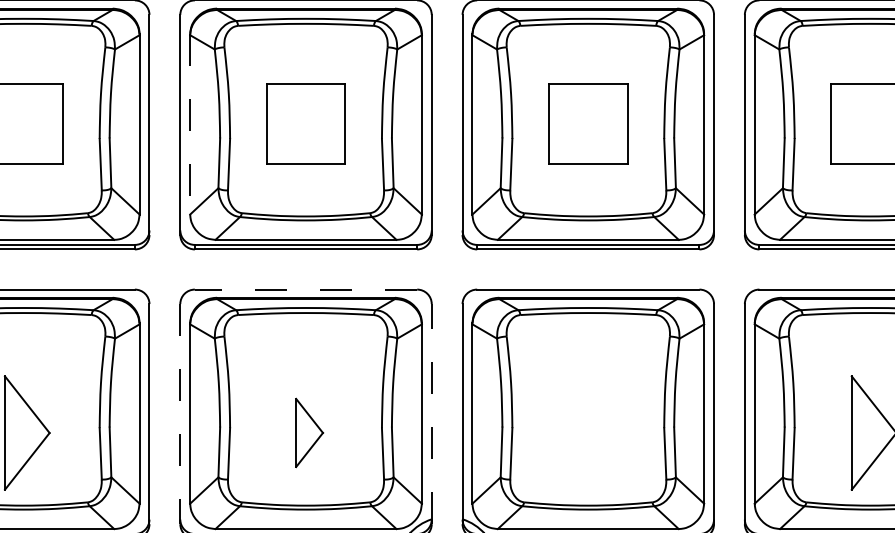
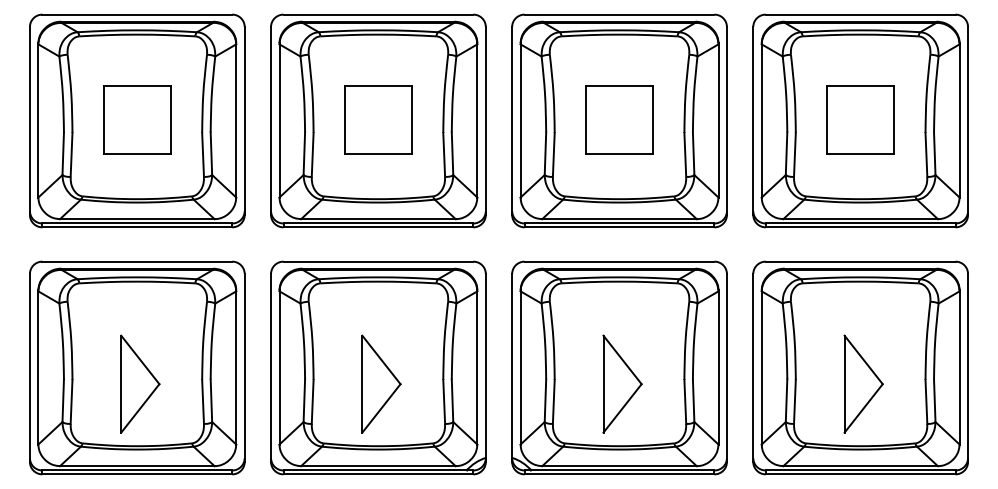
line: (190, 124) -> (279, 120), dashed -> solid
line: (306, 289) -> (378, 261), dashed -> solid
line: (431, 413) -> (485, 367), dashed -> solid
line: (180, 414) -> (271, 368), dashed -> solid
part: (309, 432) -> (381, 383), size x1.67
part: (591, 432) -> (622, 383), added

